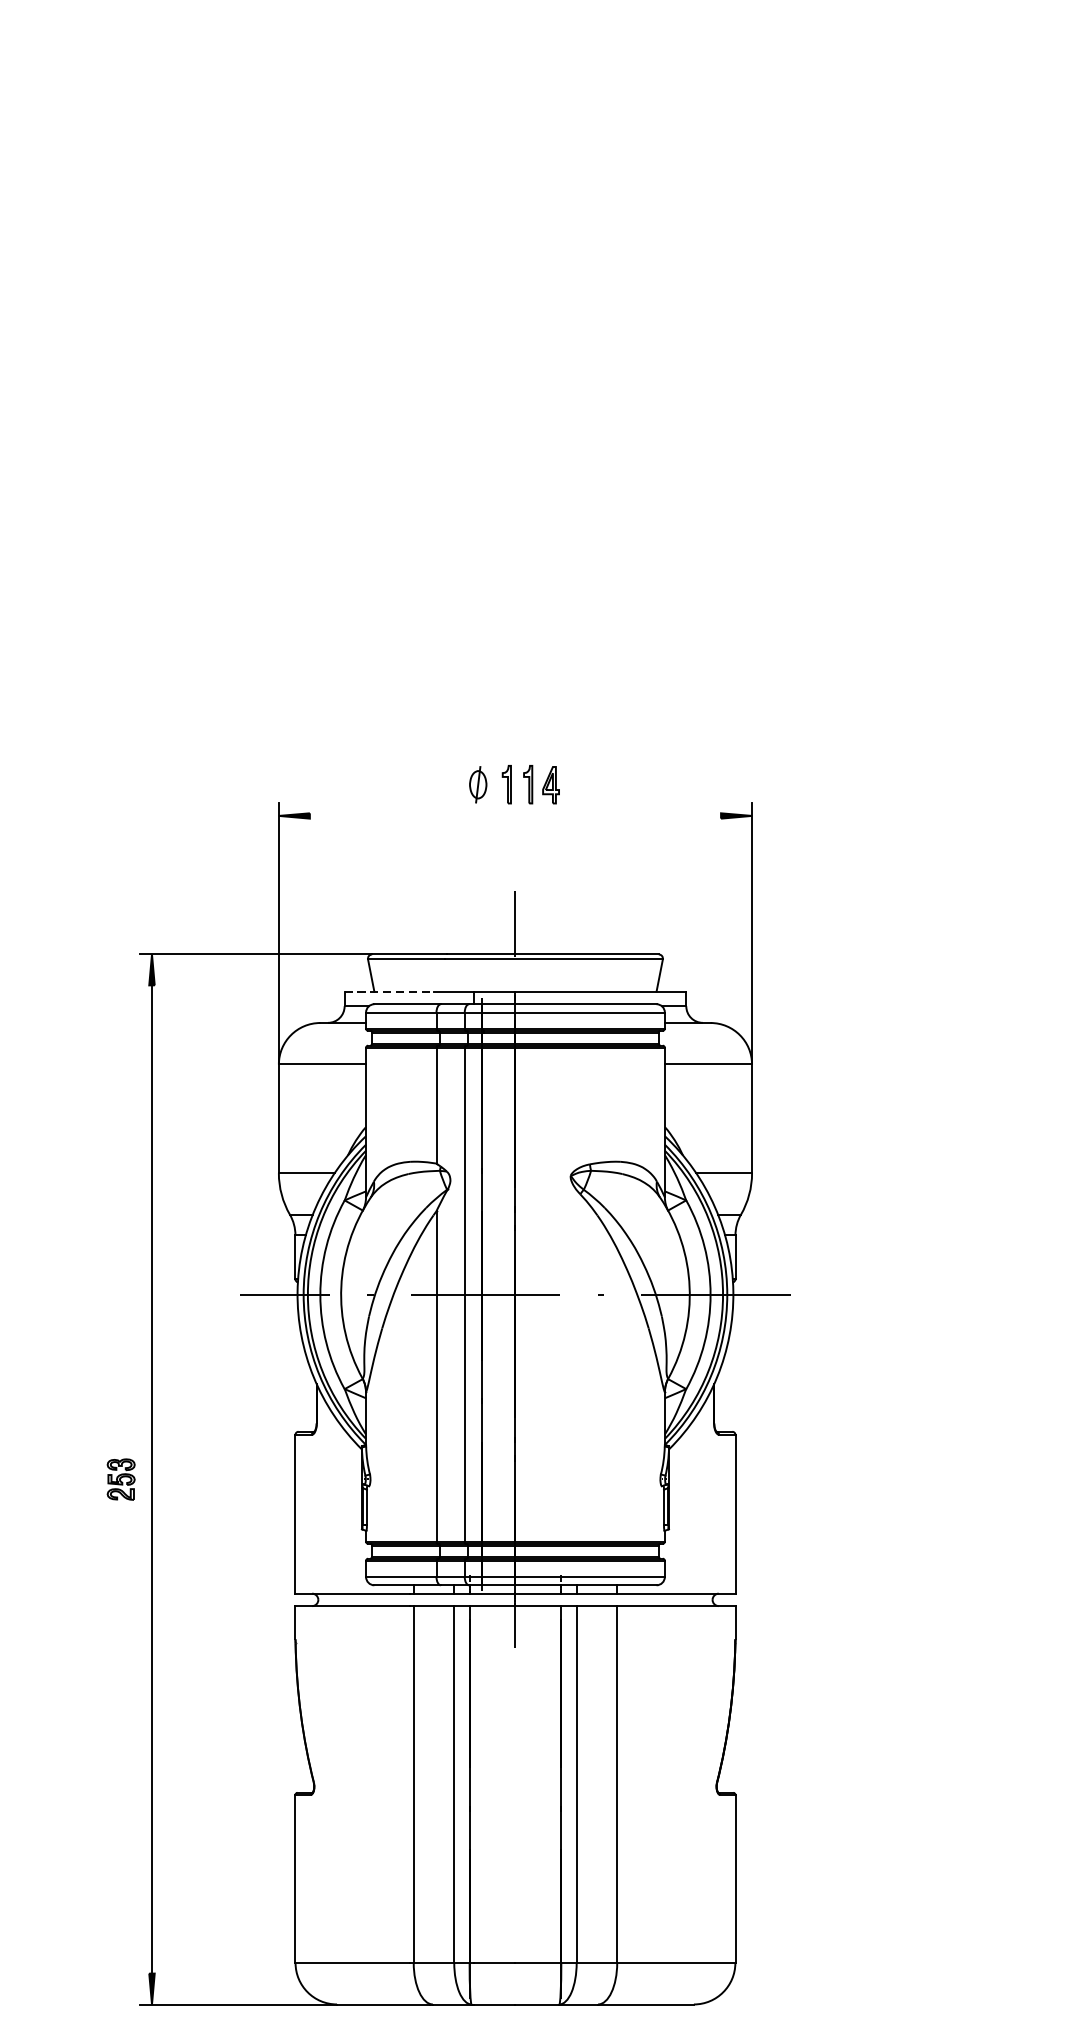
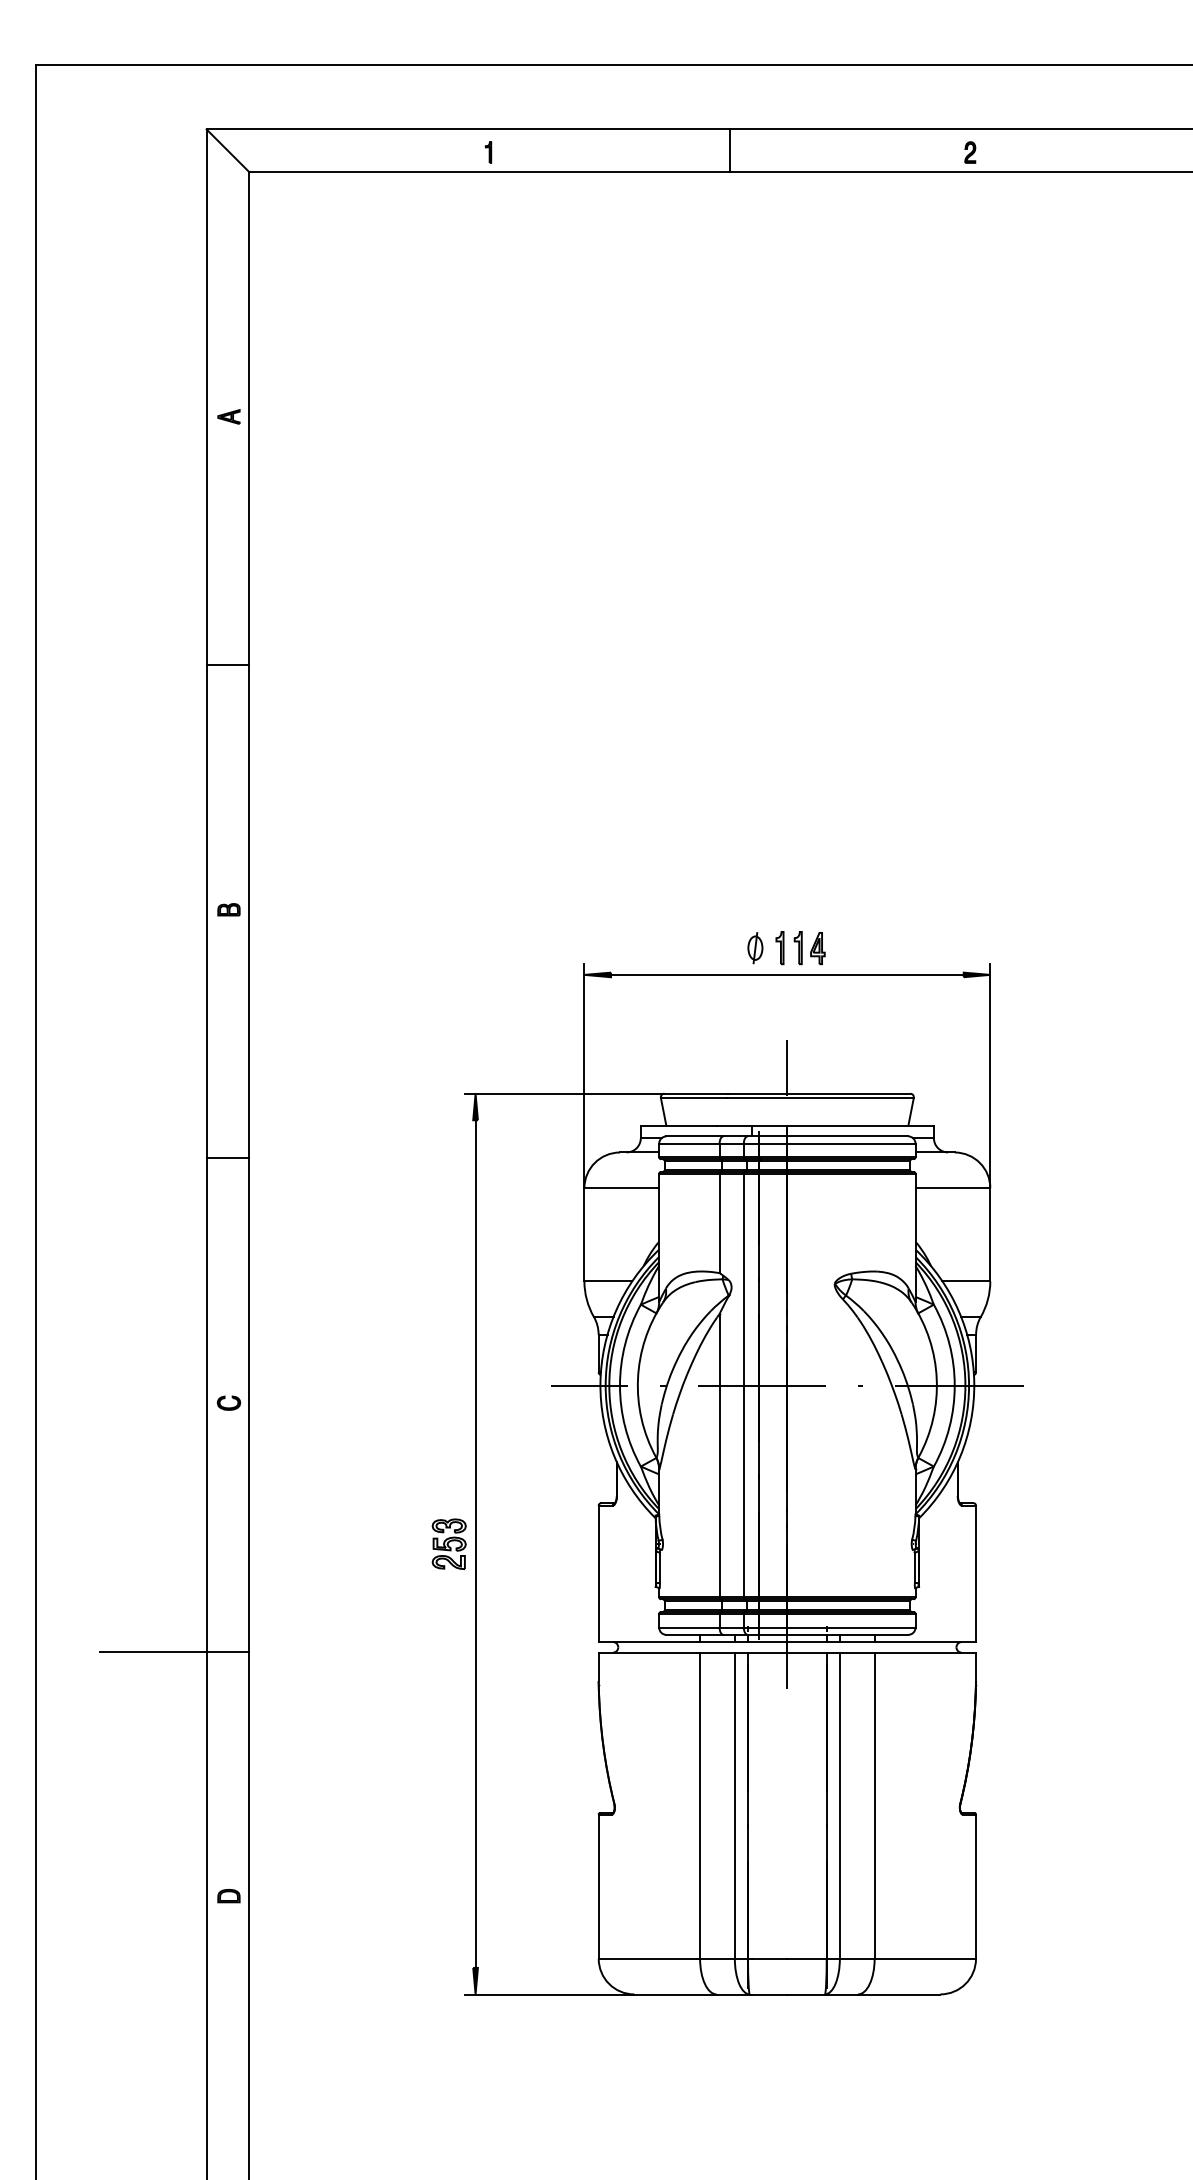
line: (515, 815) -> (787, 974), added
line: (389, 991) -> (679, 1125), dashed -> solid
part: (120, 1478) -> (448, 1543), size x1.43

